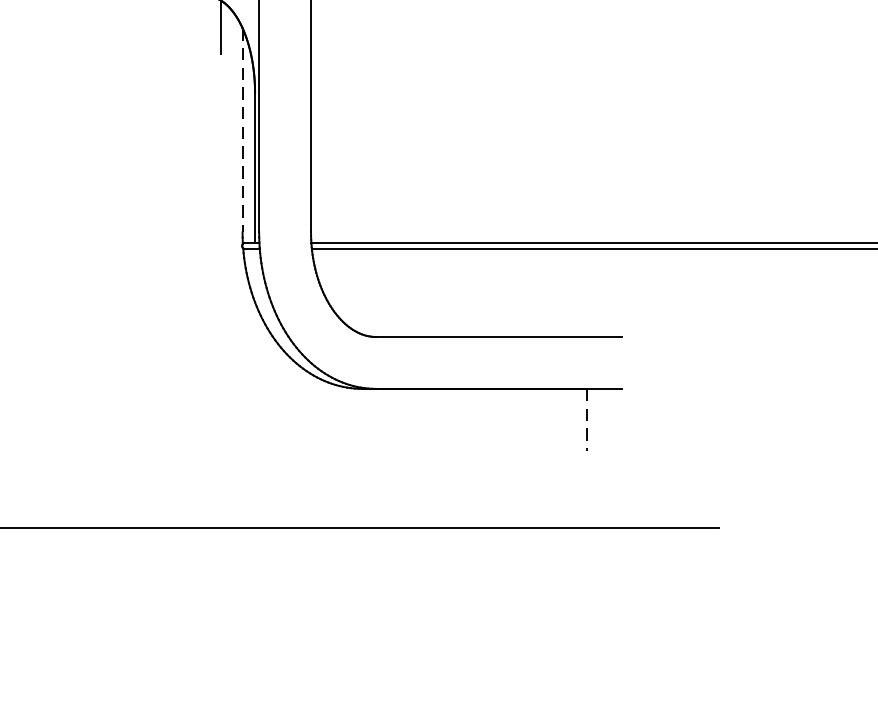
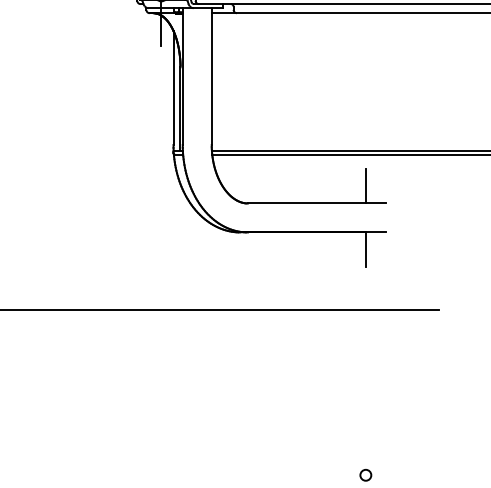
line: (242, 131) -> (173, 88), dashed -> solid
line: (586, 304) -> (365, 185), added
line: (586, 421) -> (365, 250), dashed -> solid

